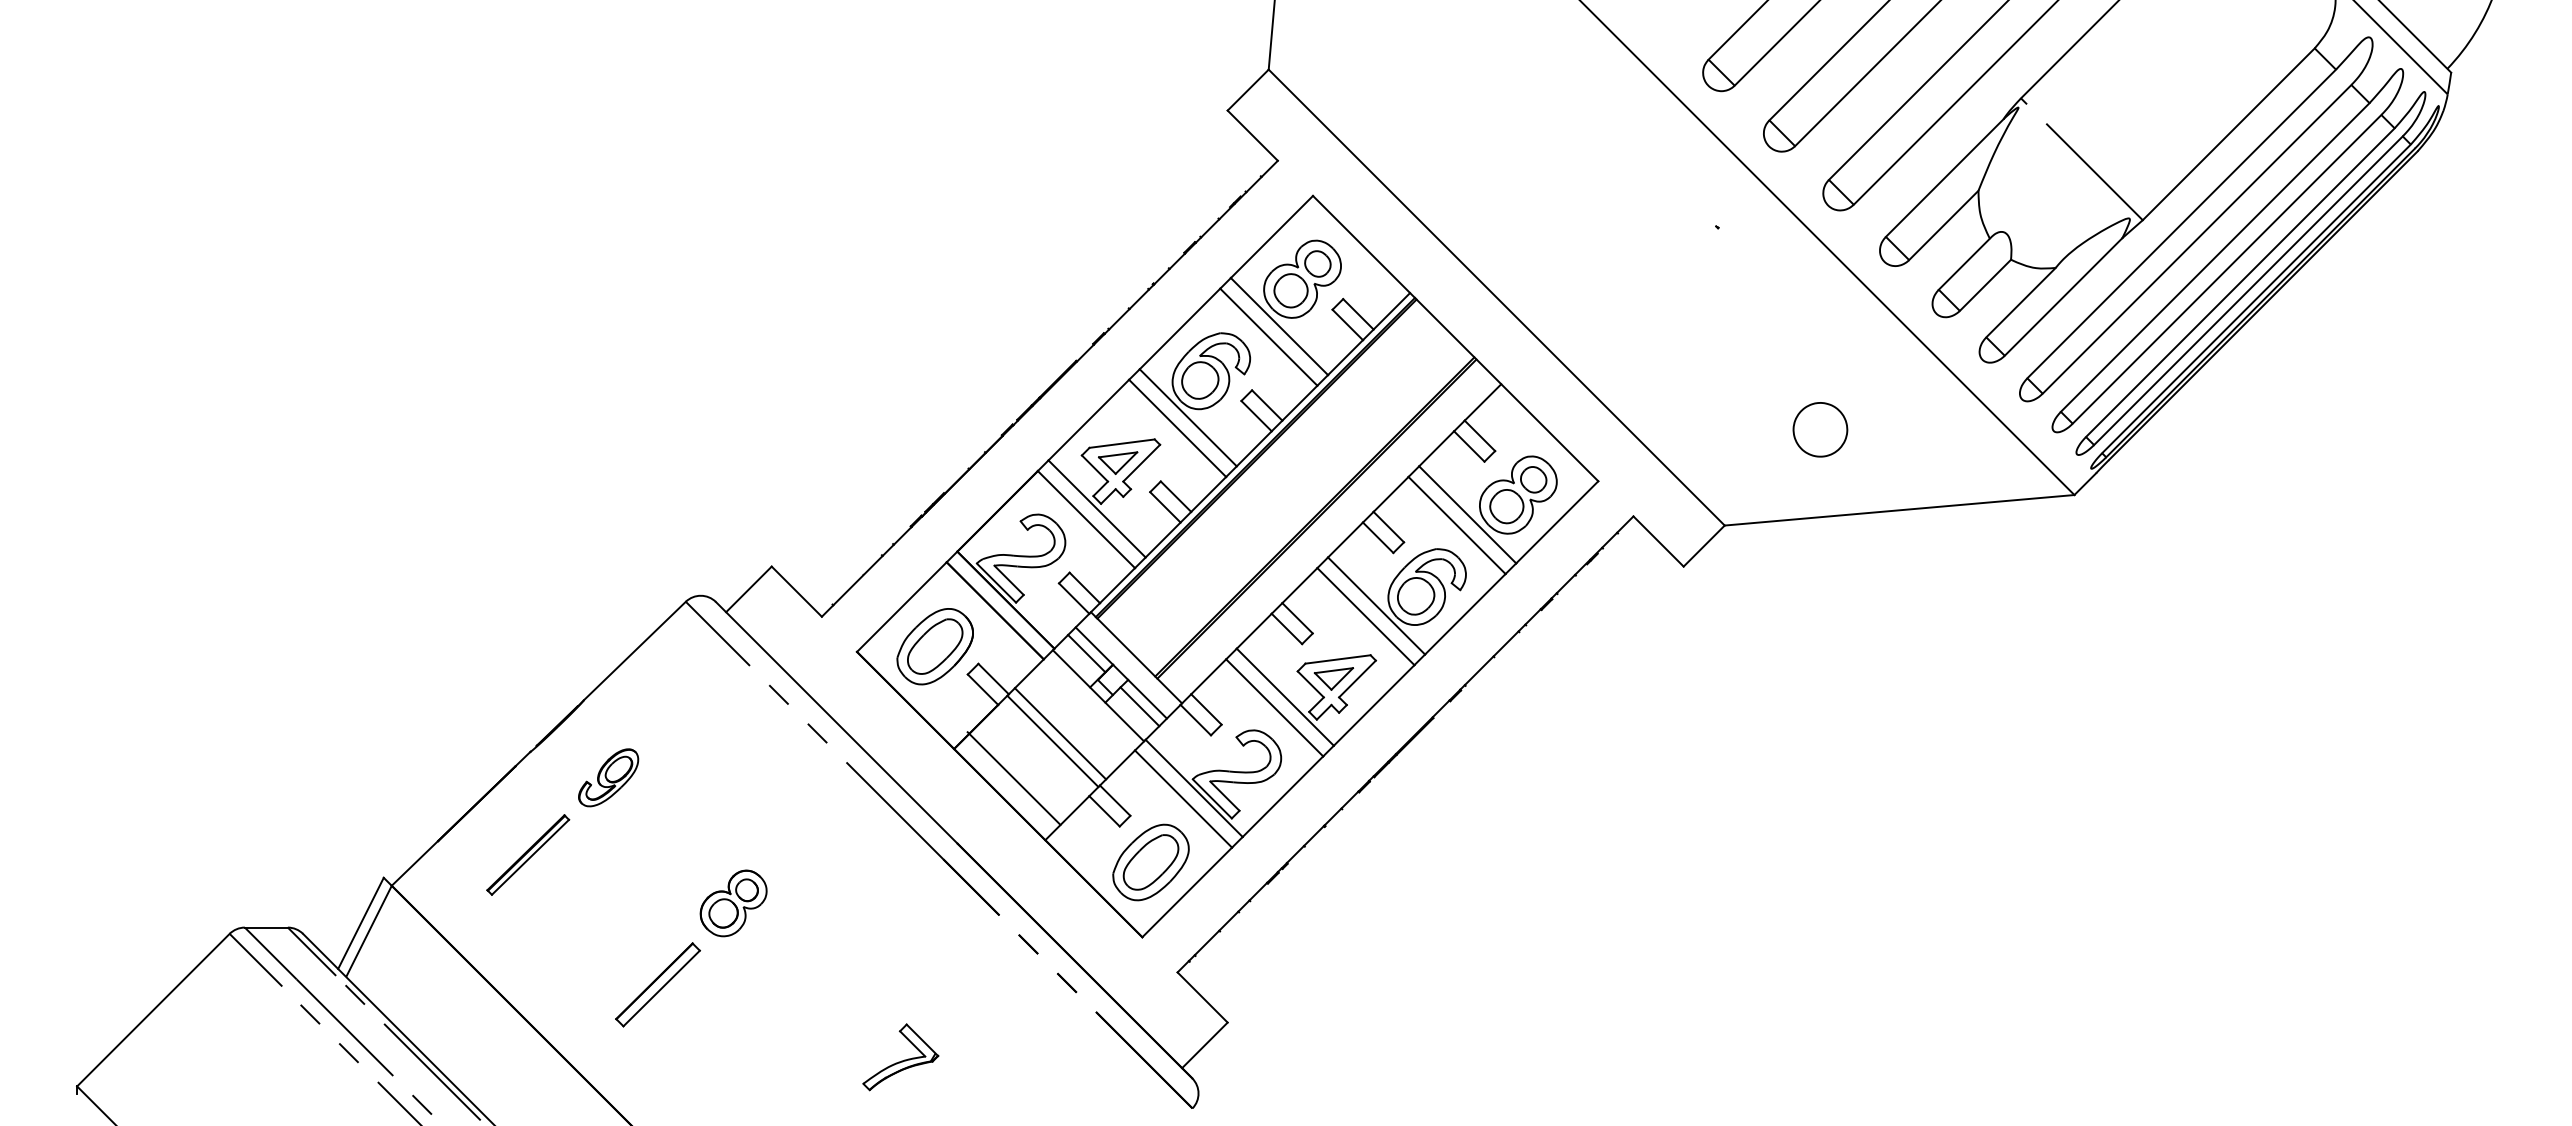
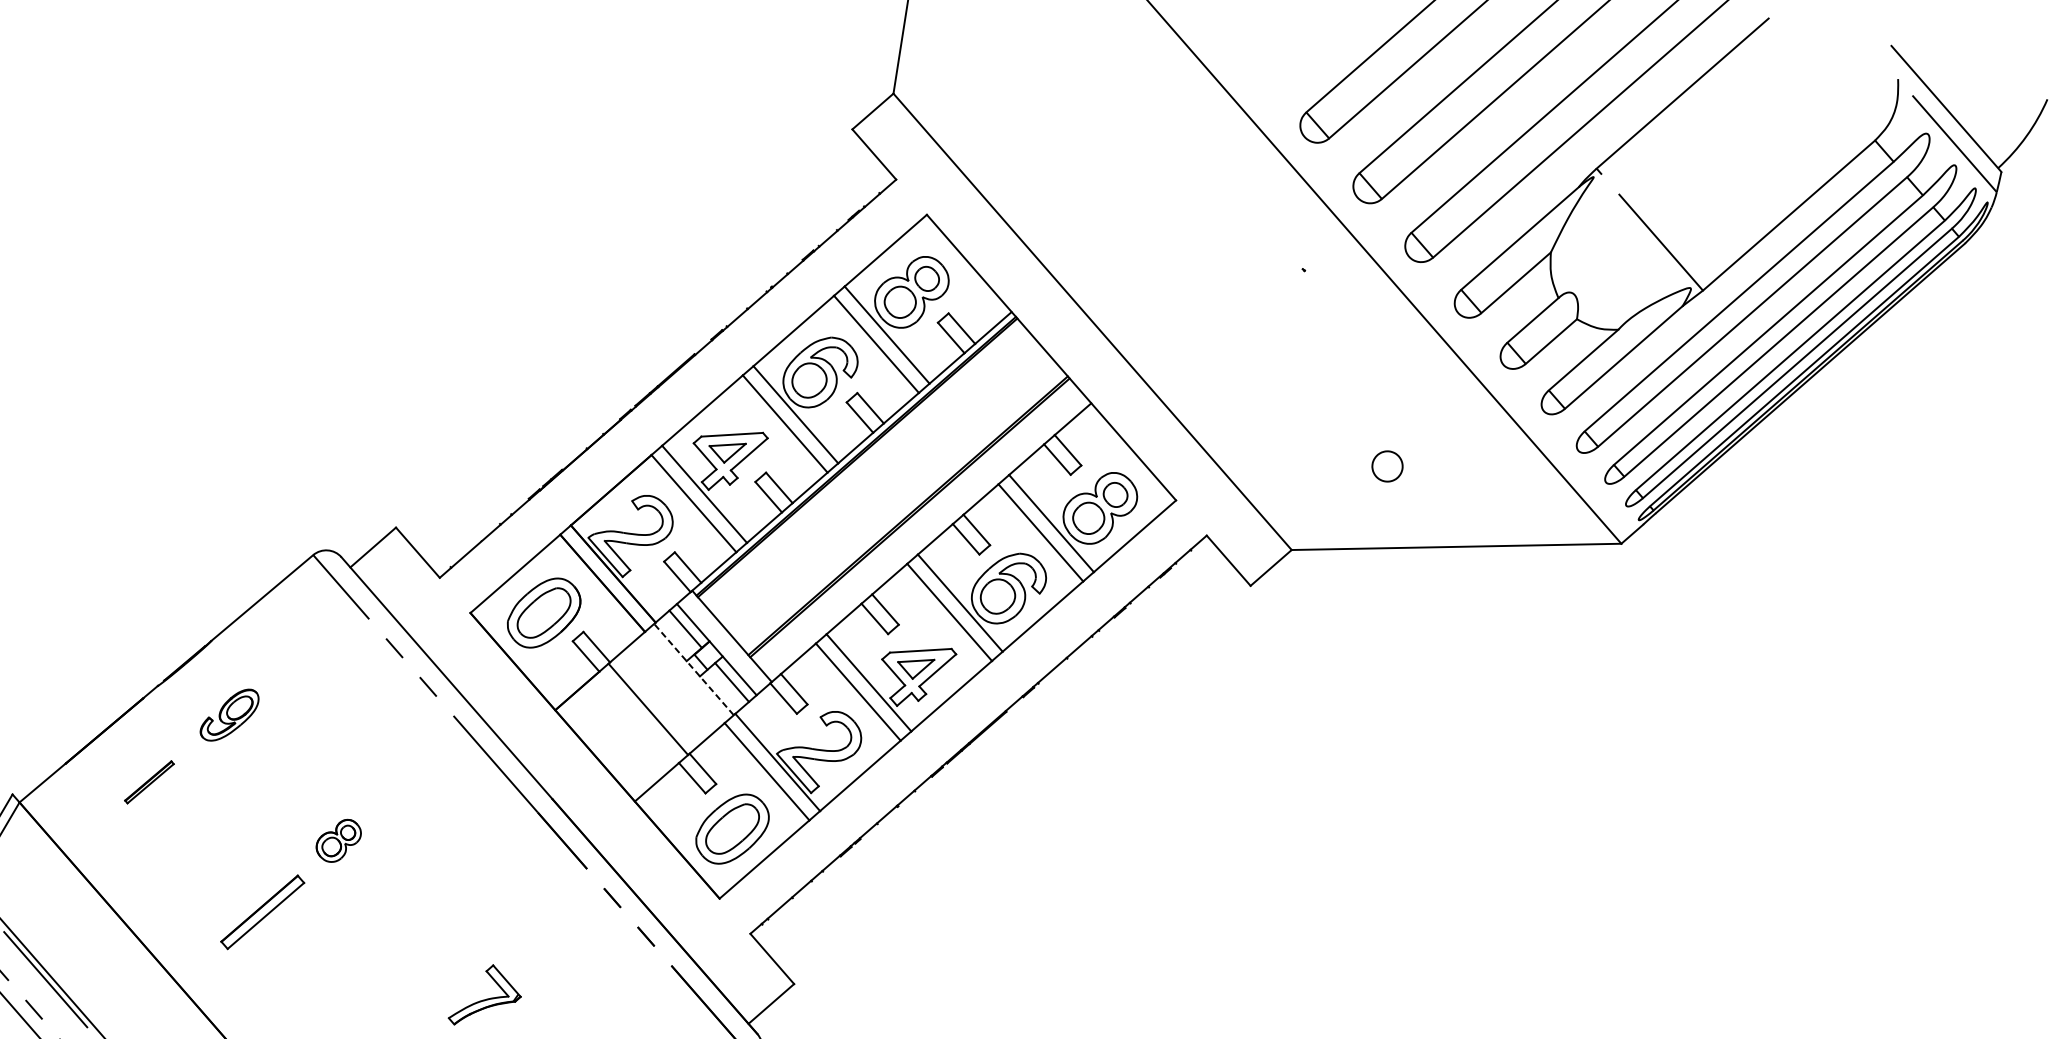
part: (1820, 429) -> (1387, 466), size x0.6
line: (1098, 695) -> (693, 669), solid -> dashed
line: (1060, 733) -> (655, 702), removed
line: (1013, 778) -> (609, 741), removed
part: (528, 854) -> (149, 781), size x0.6
part: (733, 903) -> (338, 840), size x0.7

